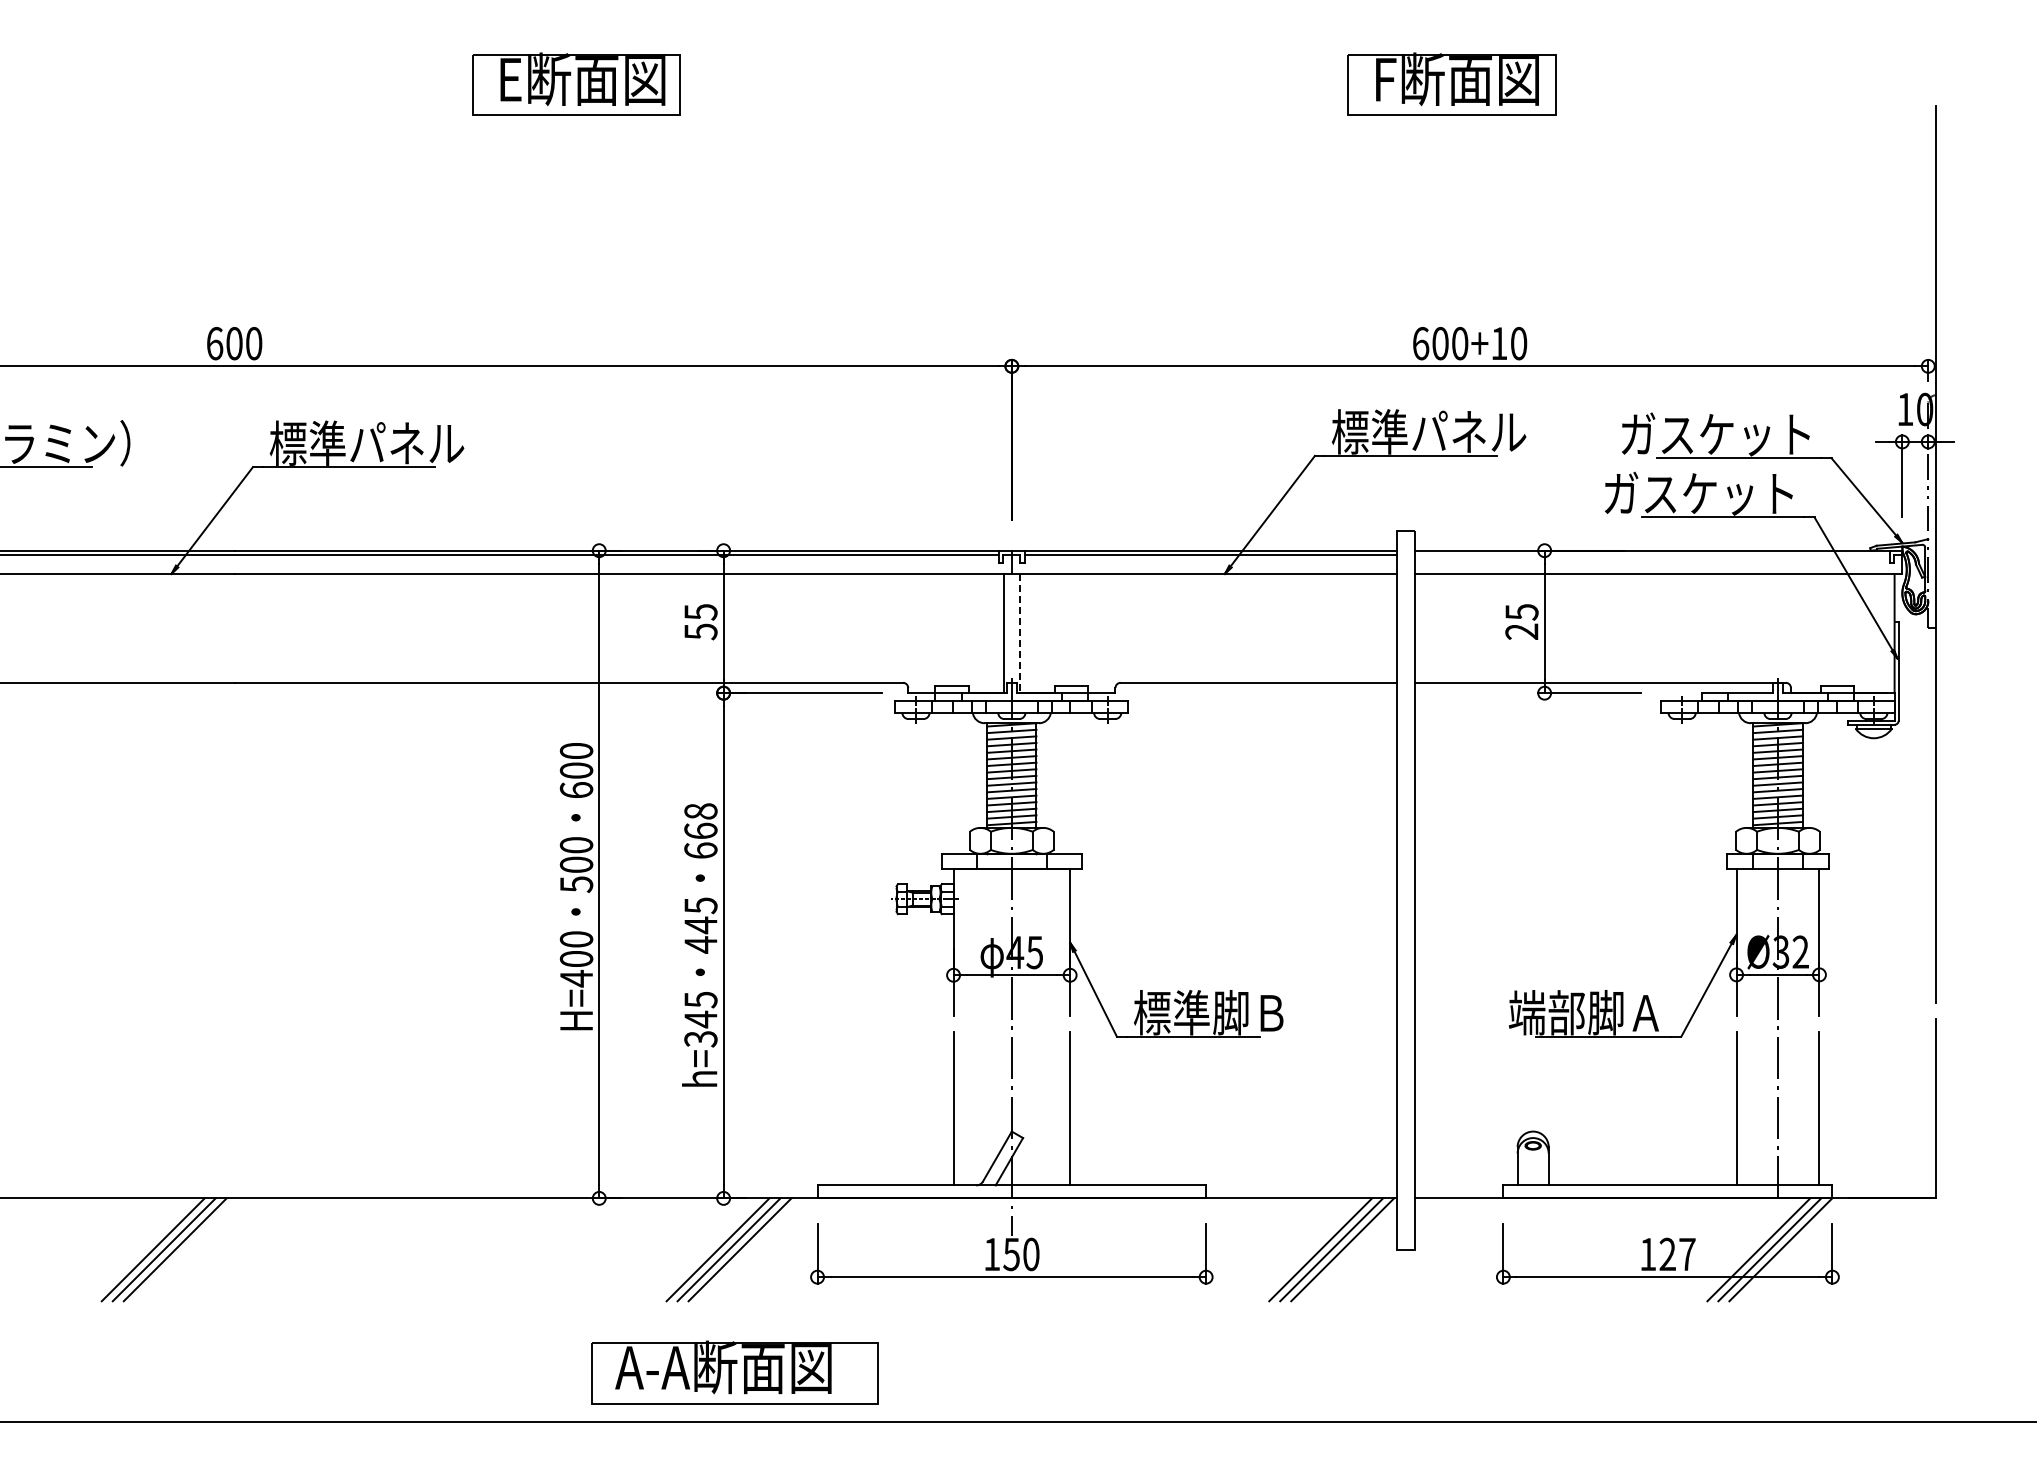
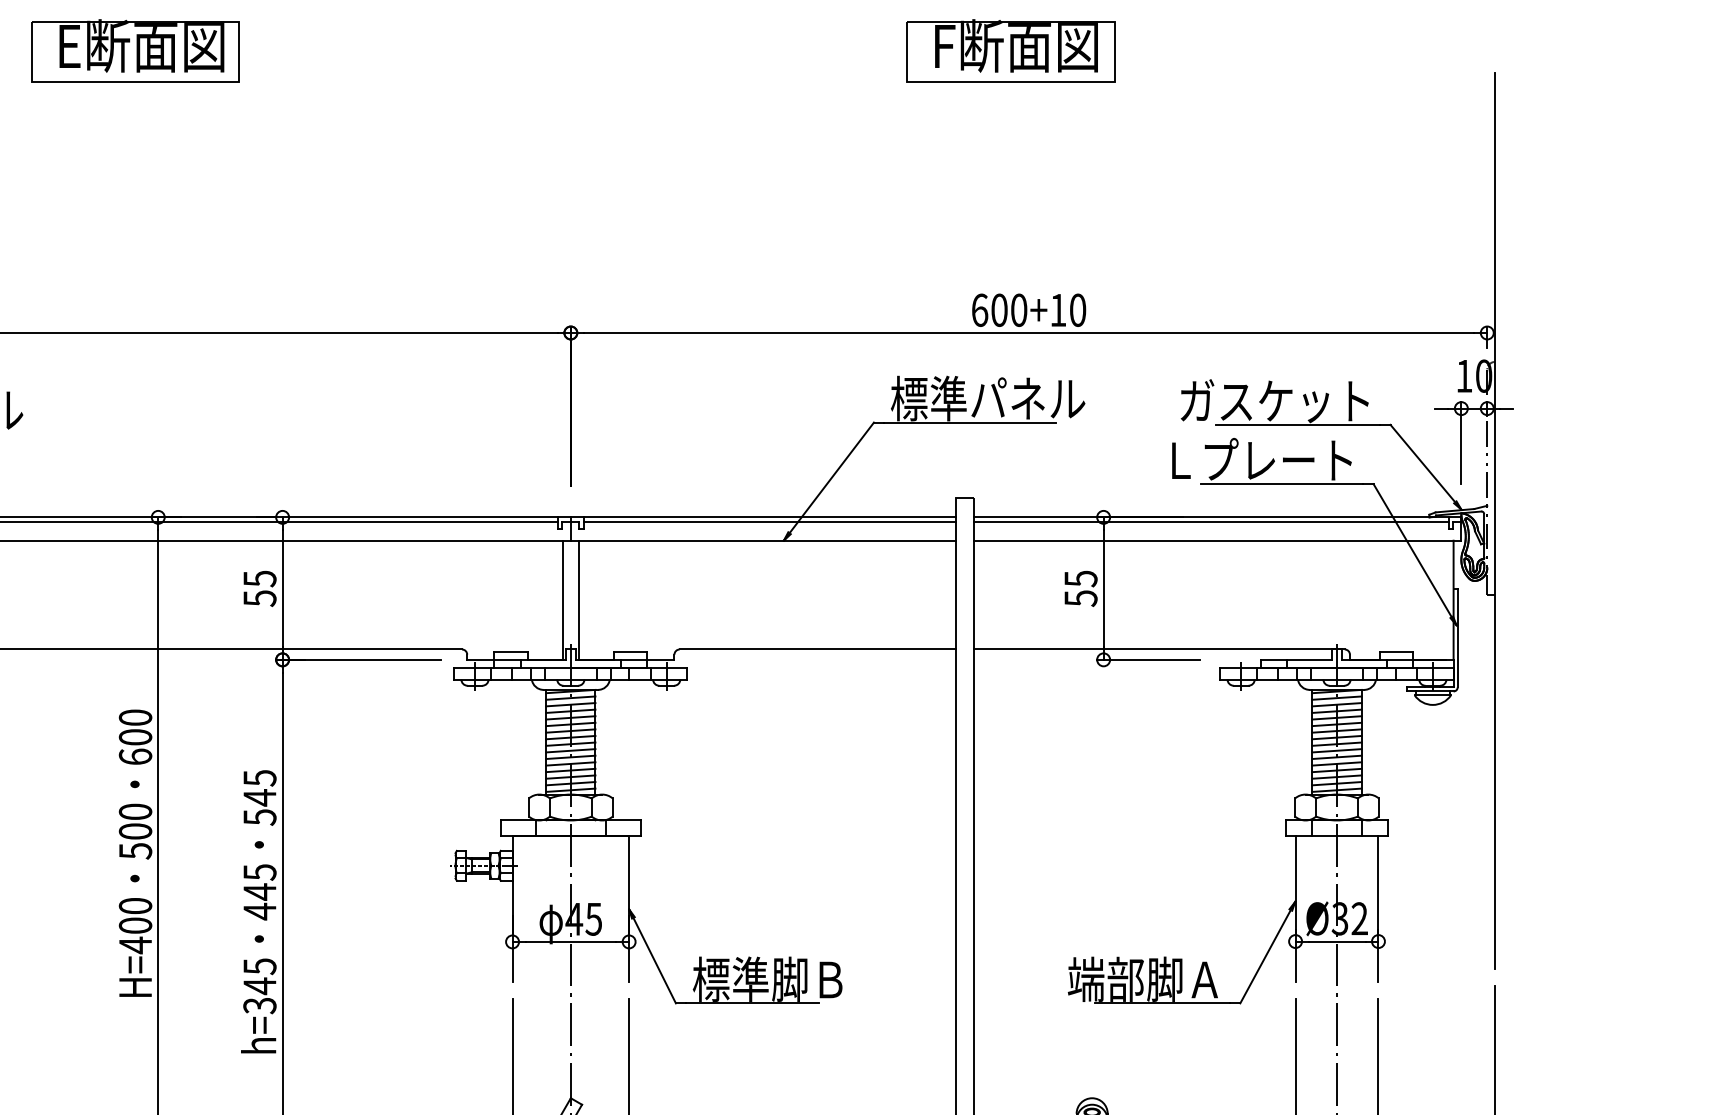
text: (1679, 493) -> (1238, 460), ガスケット -> Ｌプレート
line: (1652, 554) -> (1211, 521), added
text: (1521, 631) -> (1080, 598), 25 -> 55
line: (1019, 633) -> (578, 600), dashed -> solid
text: (700, 831) -> (259, 798), 668 -> 545

